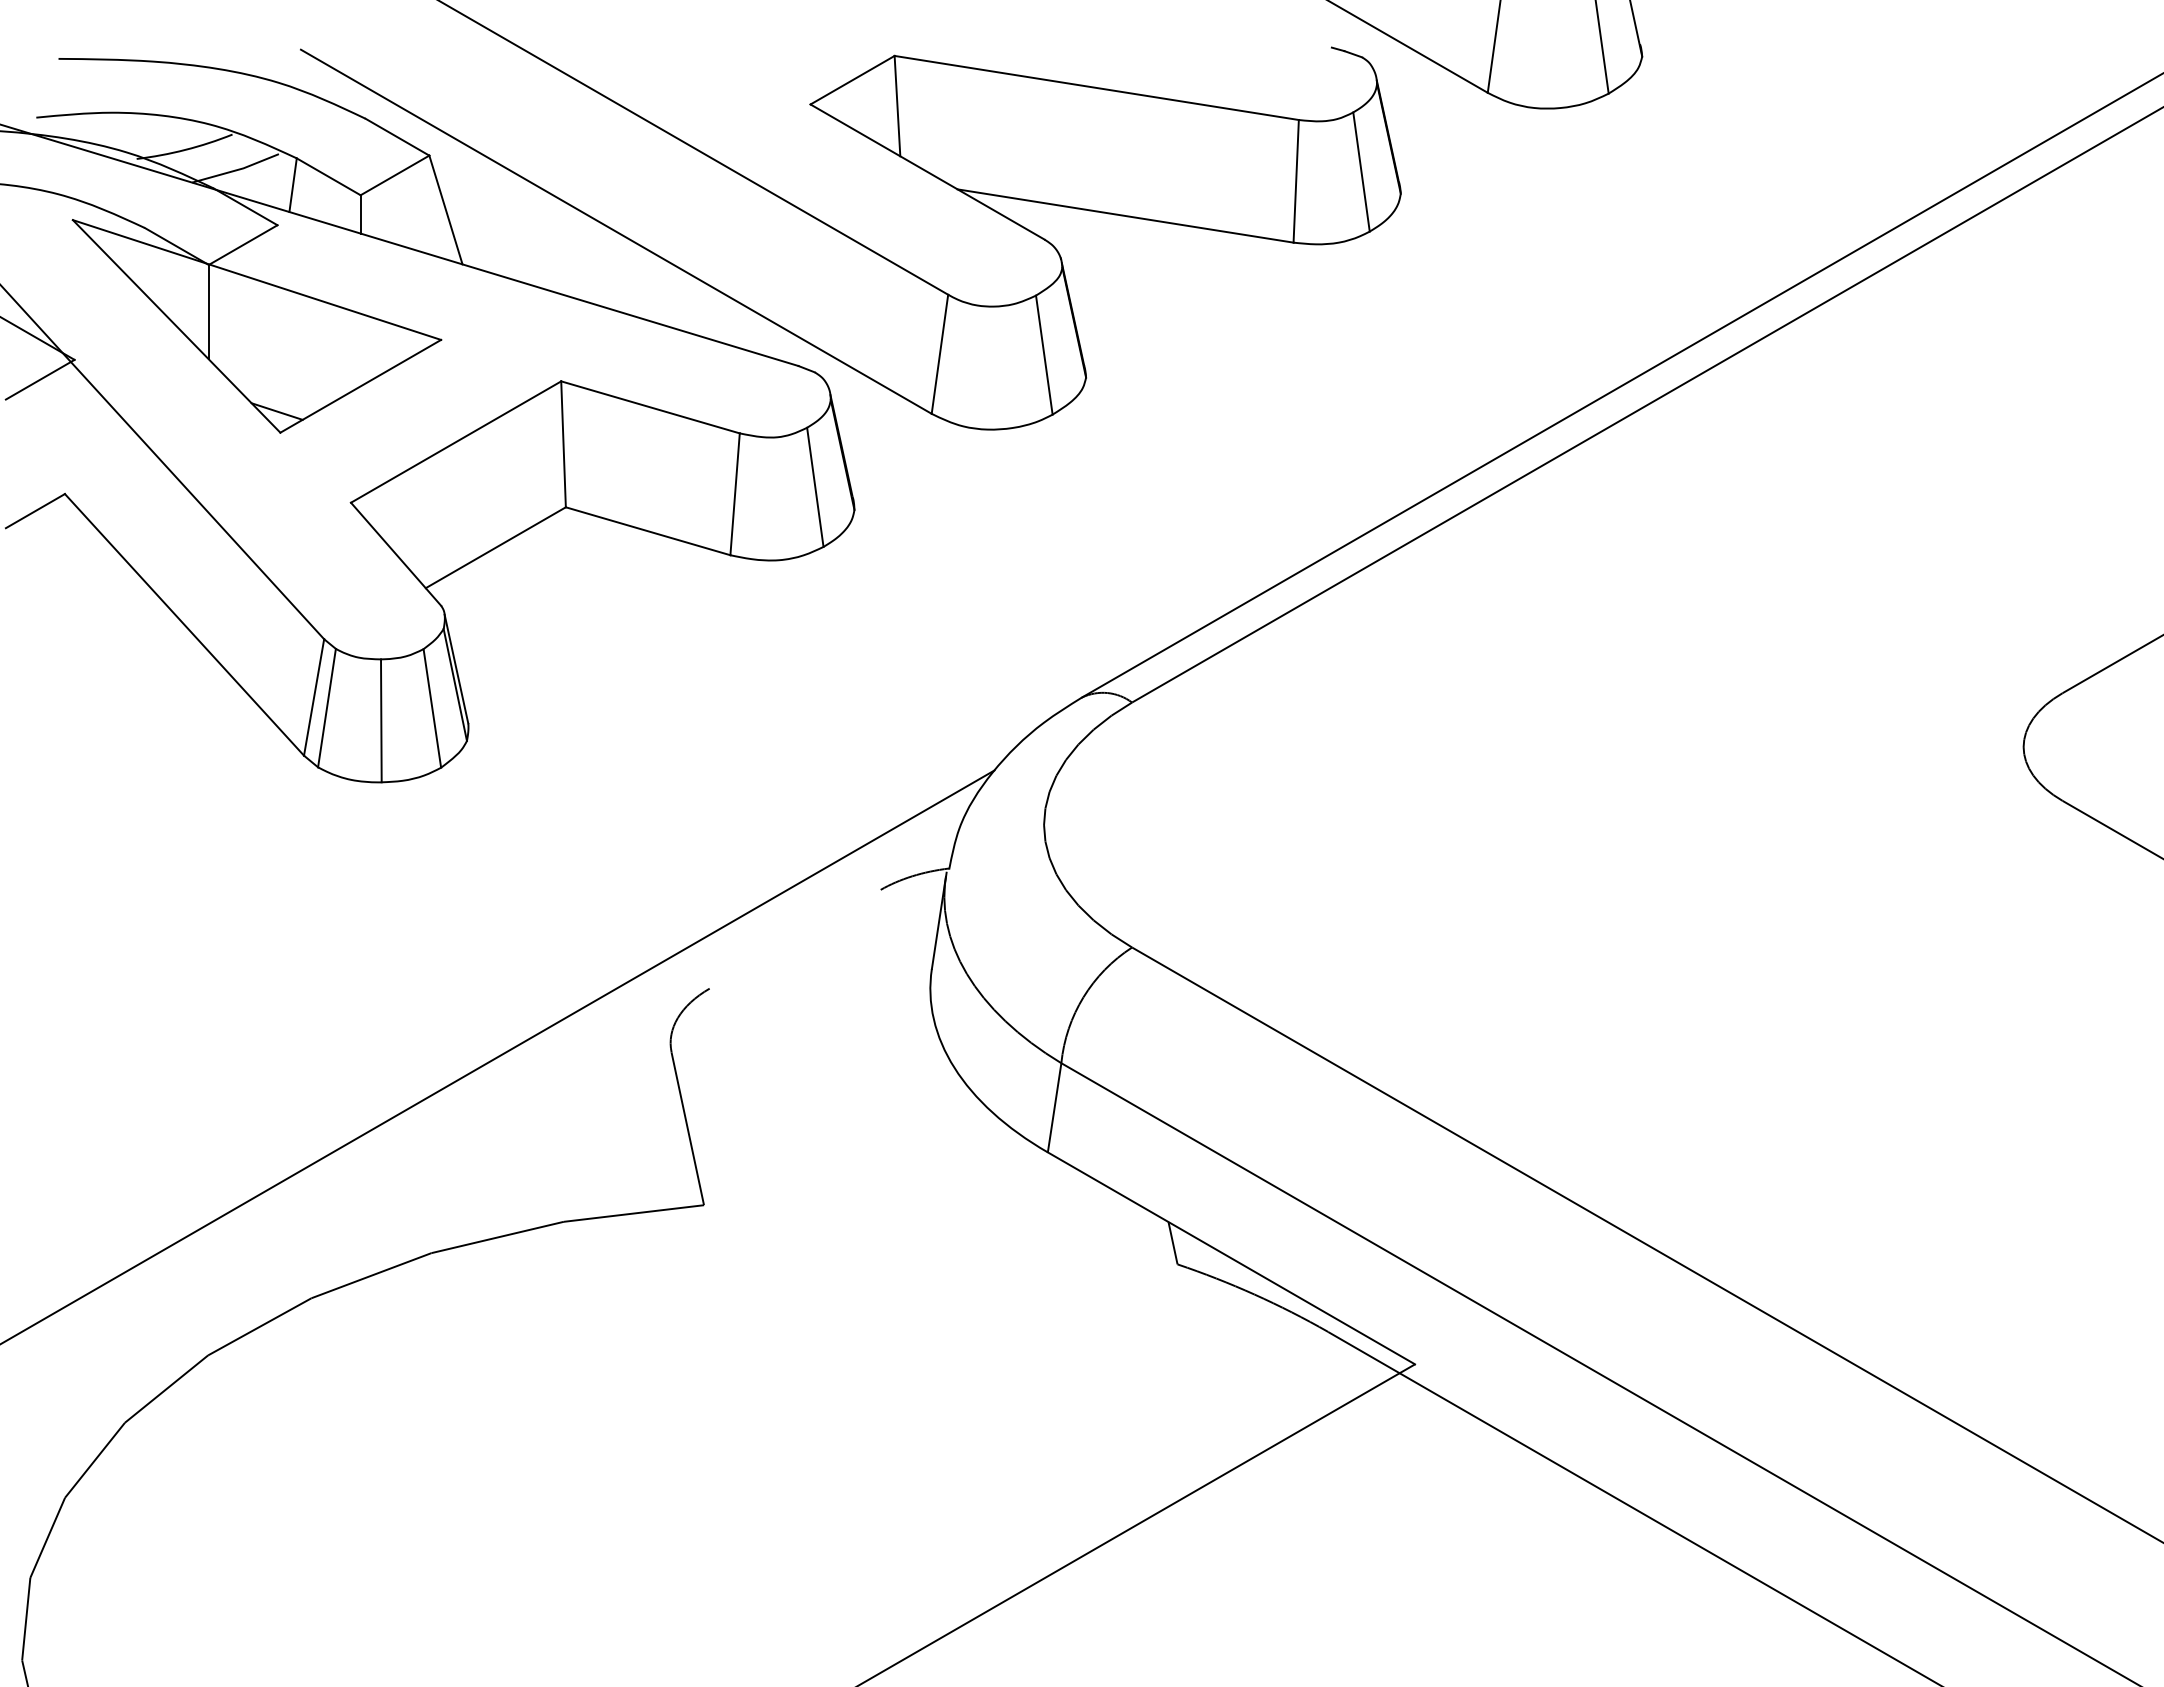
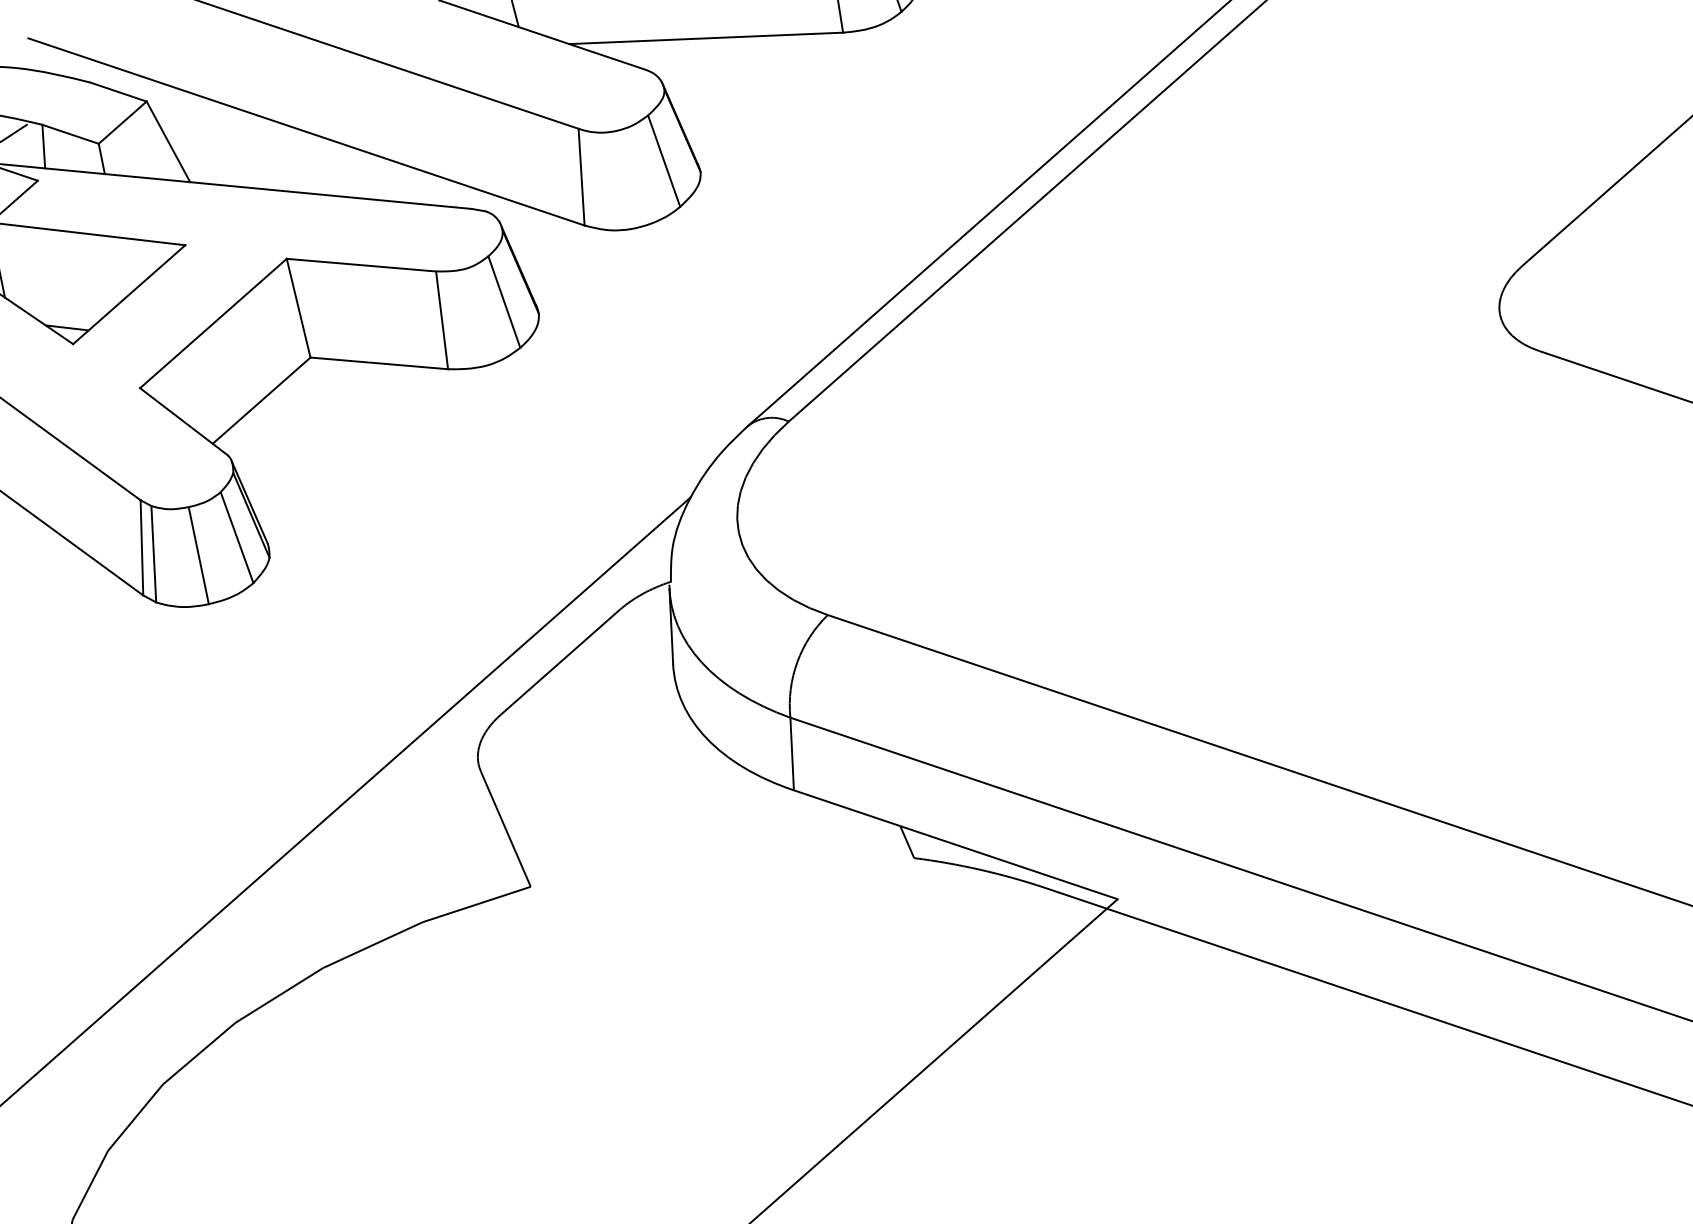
line: (794, 938) -> (559, 661), added

